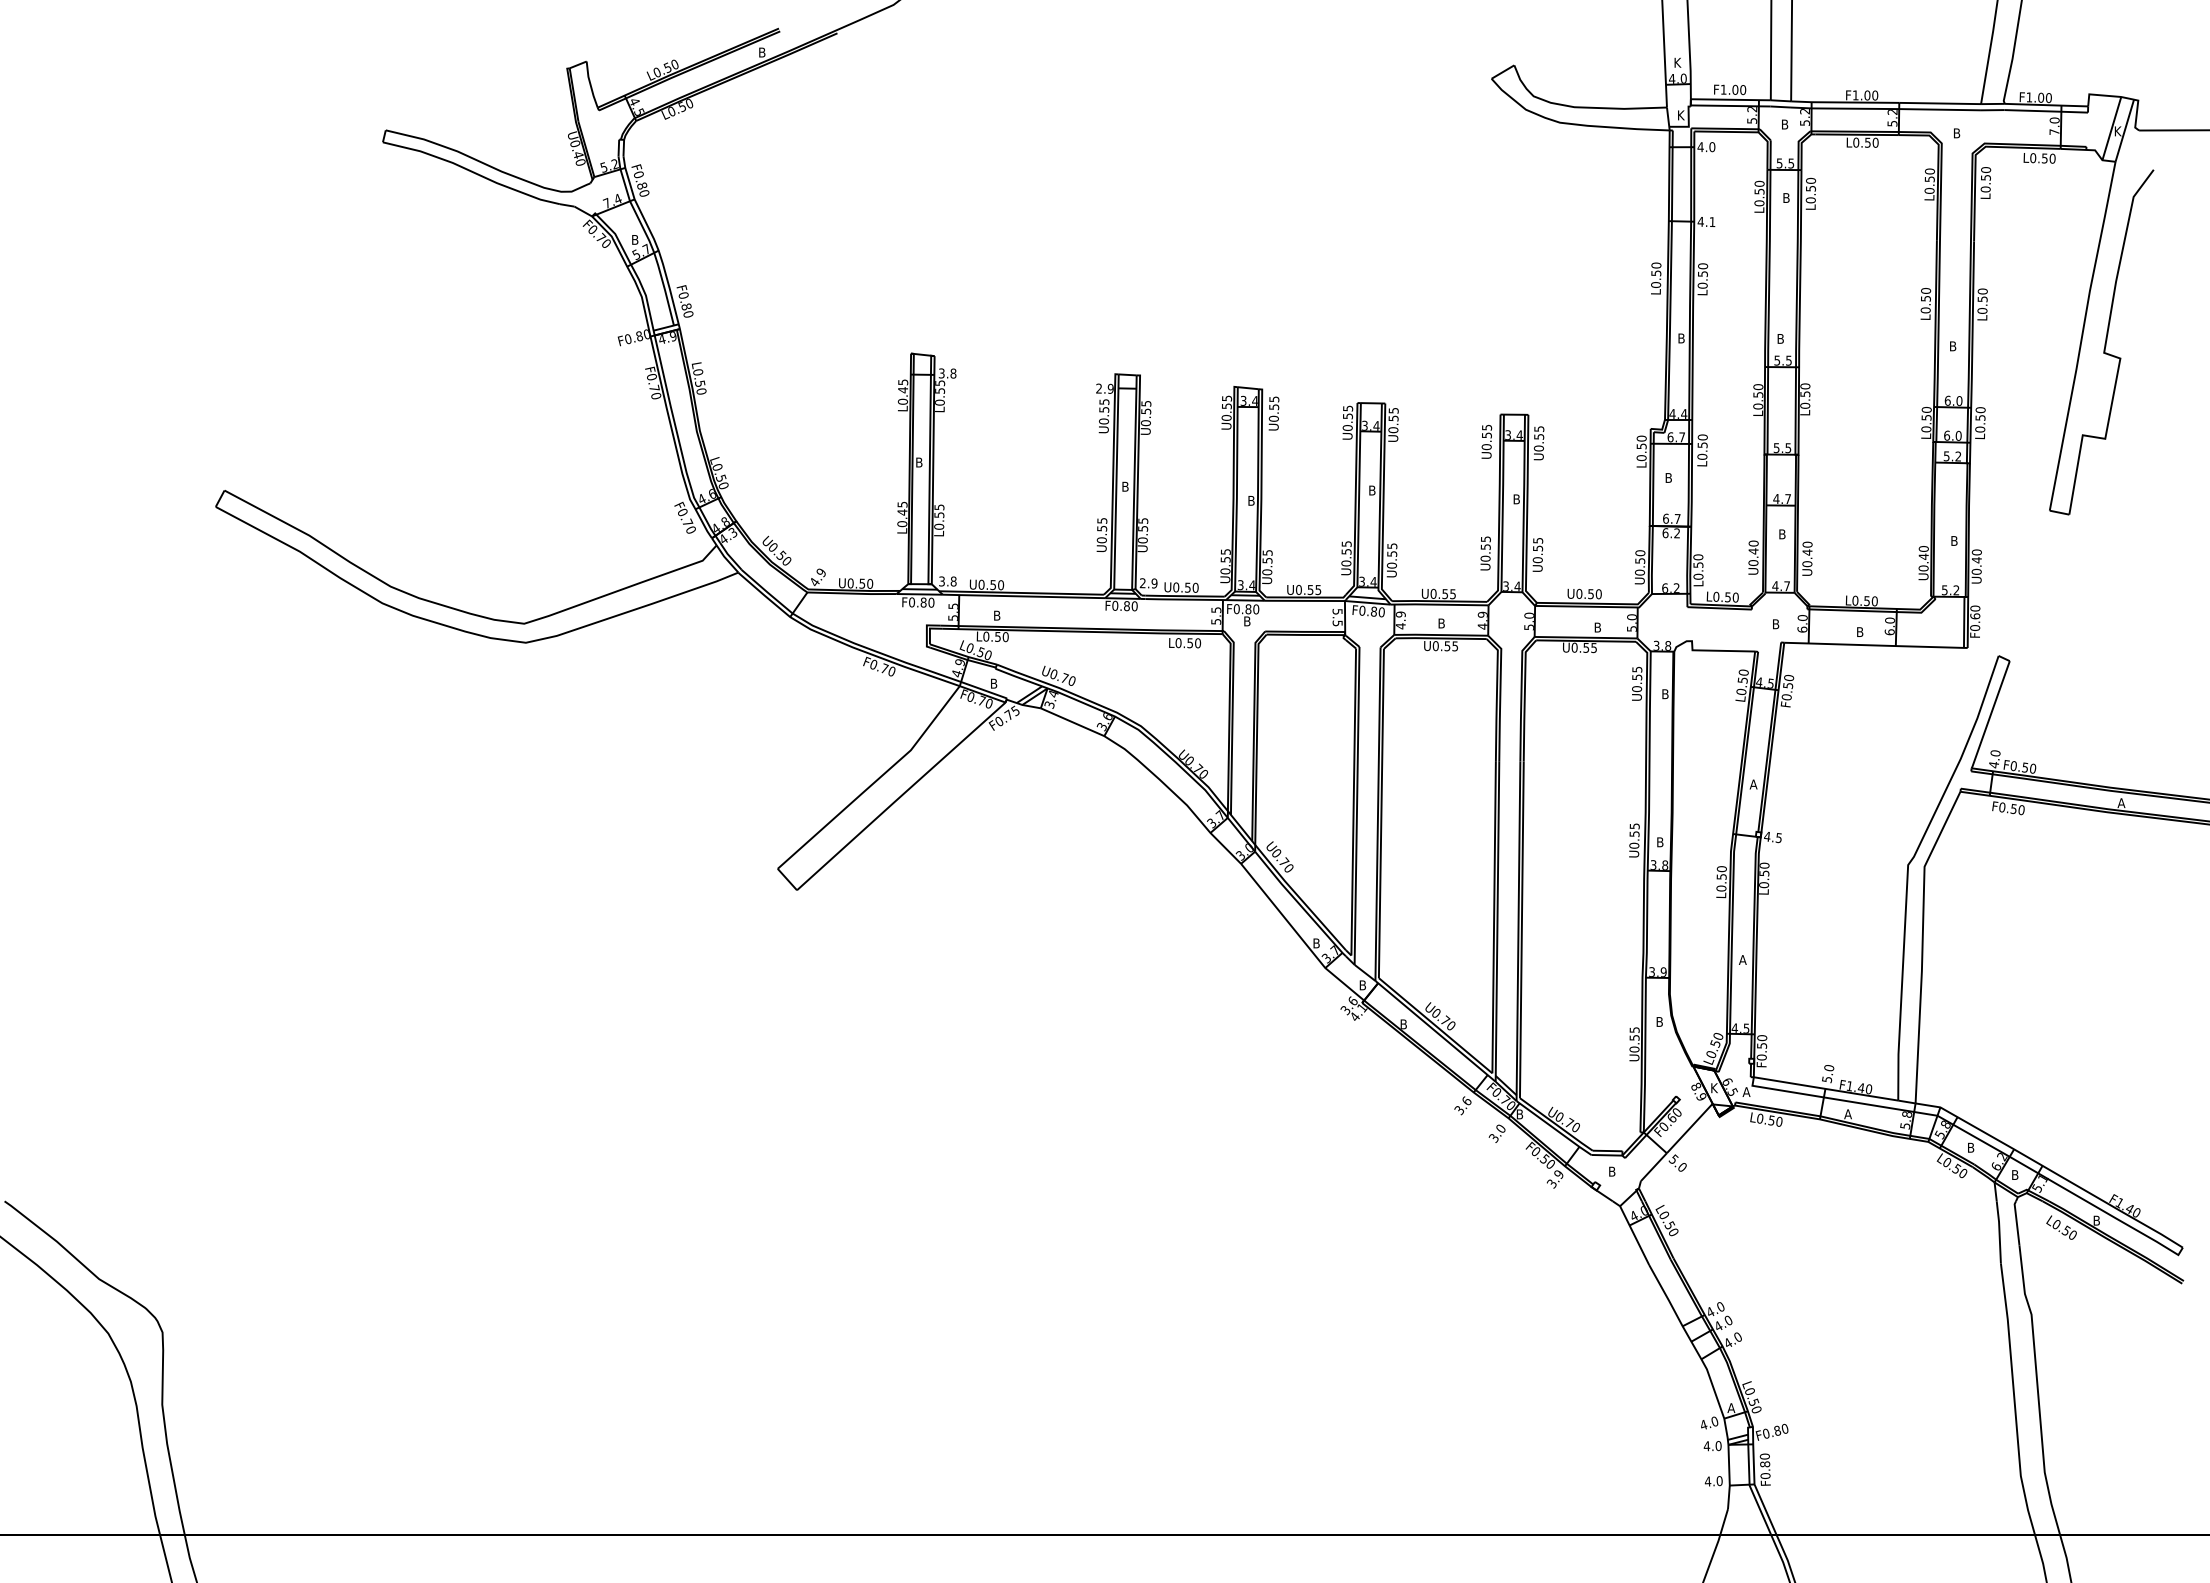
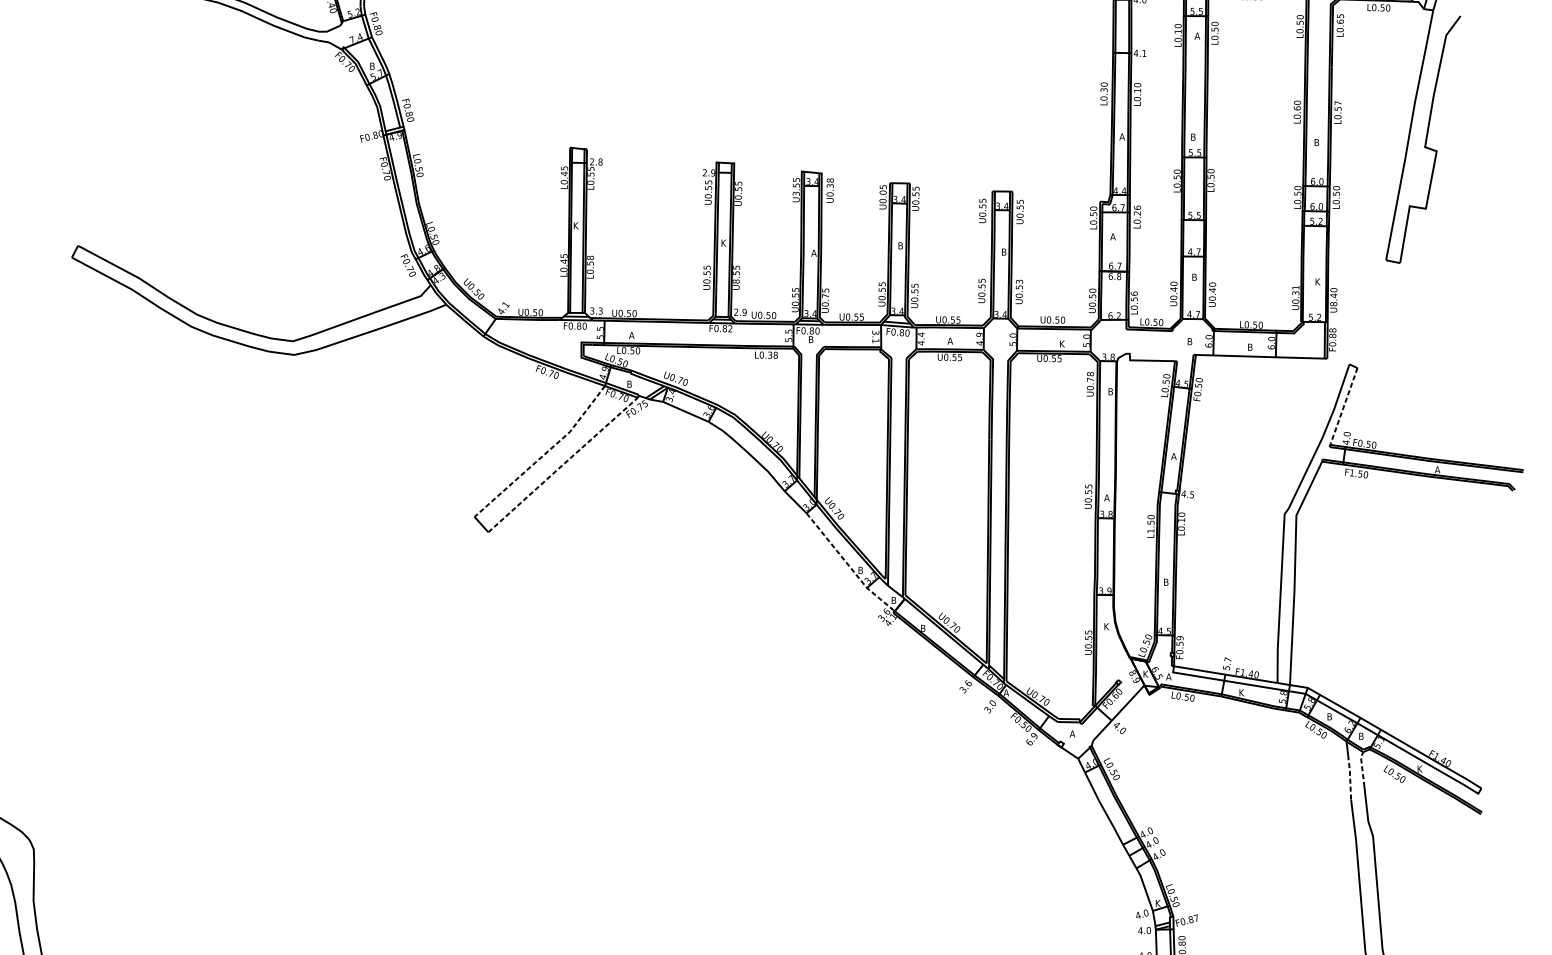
text: (1985, 173) -> (1340, 18), L0.50 -> L0.65
text: (1759, 191) -> (1178, 31), L0.50 -> L0.10
text: (1786, 197) -> (1197, 35), B -> A
text: (1655, 272) -> (1103, 89), L0.50 -> L0.30
text: (1702, 273) -> (1137, 90), L0.50 -> L0.10
text: (1982, 291) -> (1337, 103), L0.50 -> L0.57
text: (1925, 298) -> (1297, 108), L0.50 -> L0.60
text: (1681, 338) -> (1122, 136), B -> A
text: (941, 373) -> (591, 161), 3.8 -> 2.8
text: (1274, 402) -> (830, 182), U0.55 -> U0.38
text: (1347, 416) -> (882, 192), U0.55 -> U0.05
text: (1226, 417) -> (796, 193), U0.55 -> U3.55
text: (1702, 440) -> (1137, 209), L0.50 -> L0.26
text: (919, 462) -> (576, 225), B -> K
text: (1668, 477) -> (1112, 236), B -> A
text: (1126, 486) -> (724, 242), B -> K
text: (1251, 500) -> (814, 252), B -> A
text: (939, 507) -> (590, 258), L0.55 -> L0.58
text: (1677, 533) -> (1119, 276), 6.2 -> 6.8
text: (1142, 540) -> (735, 281), U0.55 -> U8.55
text: (1537, 540) -> (1019, 281), U0.55 -> U0.53
text: (1955, 540) -> (1318, 281), B -> K
text: (1923, 552) -> (1295, 290), U0.40 -> U0.31
text: (1697, 557) -> (1133, 293), L0.50 -> L0.56
text: (1267, 560) -> (825, 295), U0.55 -> U0.75
text: (1976, 571) -> (1333, 303), U0.40 -> U8.40
text: (821, 572) -> (505, 304), 4.9 -> 4.1
text: (953, 581) -> (600, 311), 3.8 -> 3.3
text: (1134, 606) -> (730, 328), F0.80 -> F0.82
text: (1975, 612) -> (1332, 333), F0.60 -> F0.88
text: (1400, 614) -> (920, 334), 4.9 -> 4.4
text: (996, 615) -> (631, 335), B -> A
text: (1337, 617) -> (875, 336), 5.5 -> 3.1
text: (1441, 623) -> (950, 341), B -> A
text: (1598, 627) -> (1062, 343), B -> K
text: (1194, 643) -> (773, 355), L0.50 -> L0.38
text: (1637, 673) -> (1090, 376), U0.55 -> U0.78
line: (1990, 715) -> (1343, 407), solid -> dashed
line: (874, 782) -> (543, 455), solid -> dashed
line: (901, 796) -> (563, 465), solid -> dashed
text: (2002, 807) -> (1352, 472), F0.50 -> F1.50
text: (1659, 842) -> (1106, 498), B -> A
text: (1764, 873) -> (1181, 520), L0.50 -> L0.10
text: (1721, 888) -> (1150, 531), L0.50 -> L1.50
line: (1300, 937) -> (849, 566), solid -> dashed
text: (1742, 959) -> (1165, 581), A -> B
text: (1660, 1021) -> (1107, 626), B -> K
text: (1762, 1038) -> (1180, 638), F0.50 -> F0.59
text: (1829, 1067) -> (1228, 659), 5.0 -> 5.7
text: (1519, 1114) -> (1006, 692), B -> A
text: (1847, 1114) -> (1241, 692), A -> K
text: (1673, 1159) -> (1116, 725), 5.0 -> 4.0
text: (1611, 1171) -> (1072, 733), B -> A
text: (1551, 1183) -> (1029, 742), 3.9 -> 6.9
text: (2097, 1220) -> (1420, 768), B -> K
line: (2016, 1221) -> (1362, 769), solid -> dashed
line: (1999, 1231) -> (1350, 776), solid -> dashed
text: (1731, 1407) -> (1158, 902), A -> K
text: (1784, 1428) -> (1196, 917), F0.80 -> F0.87

